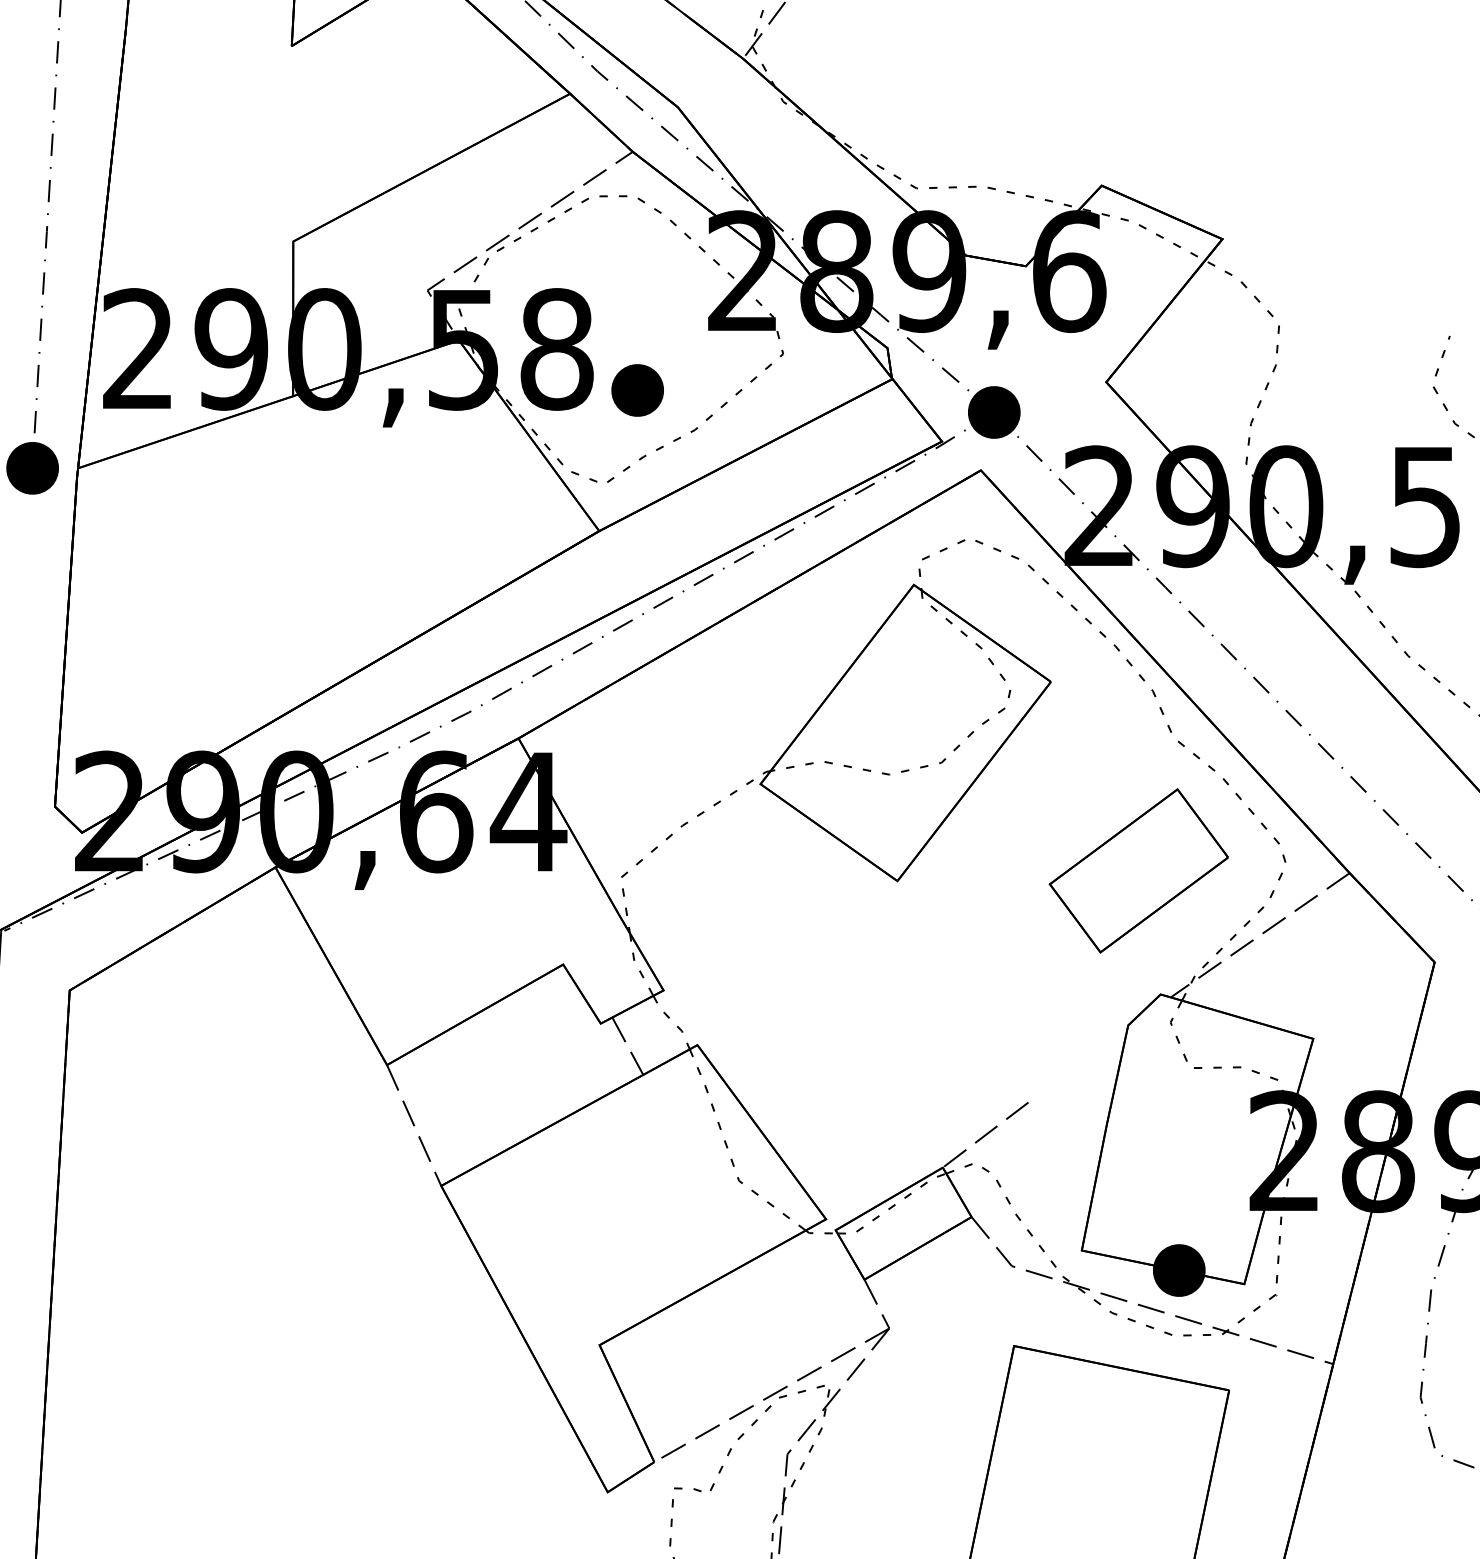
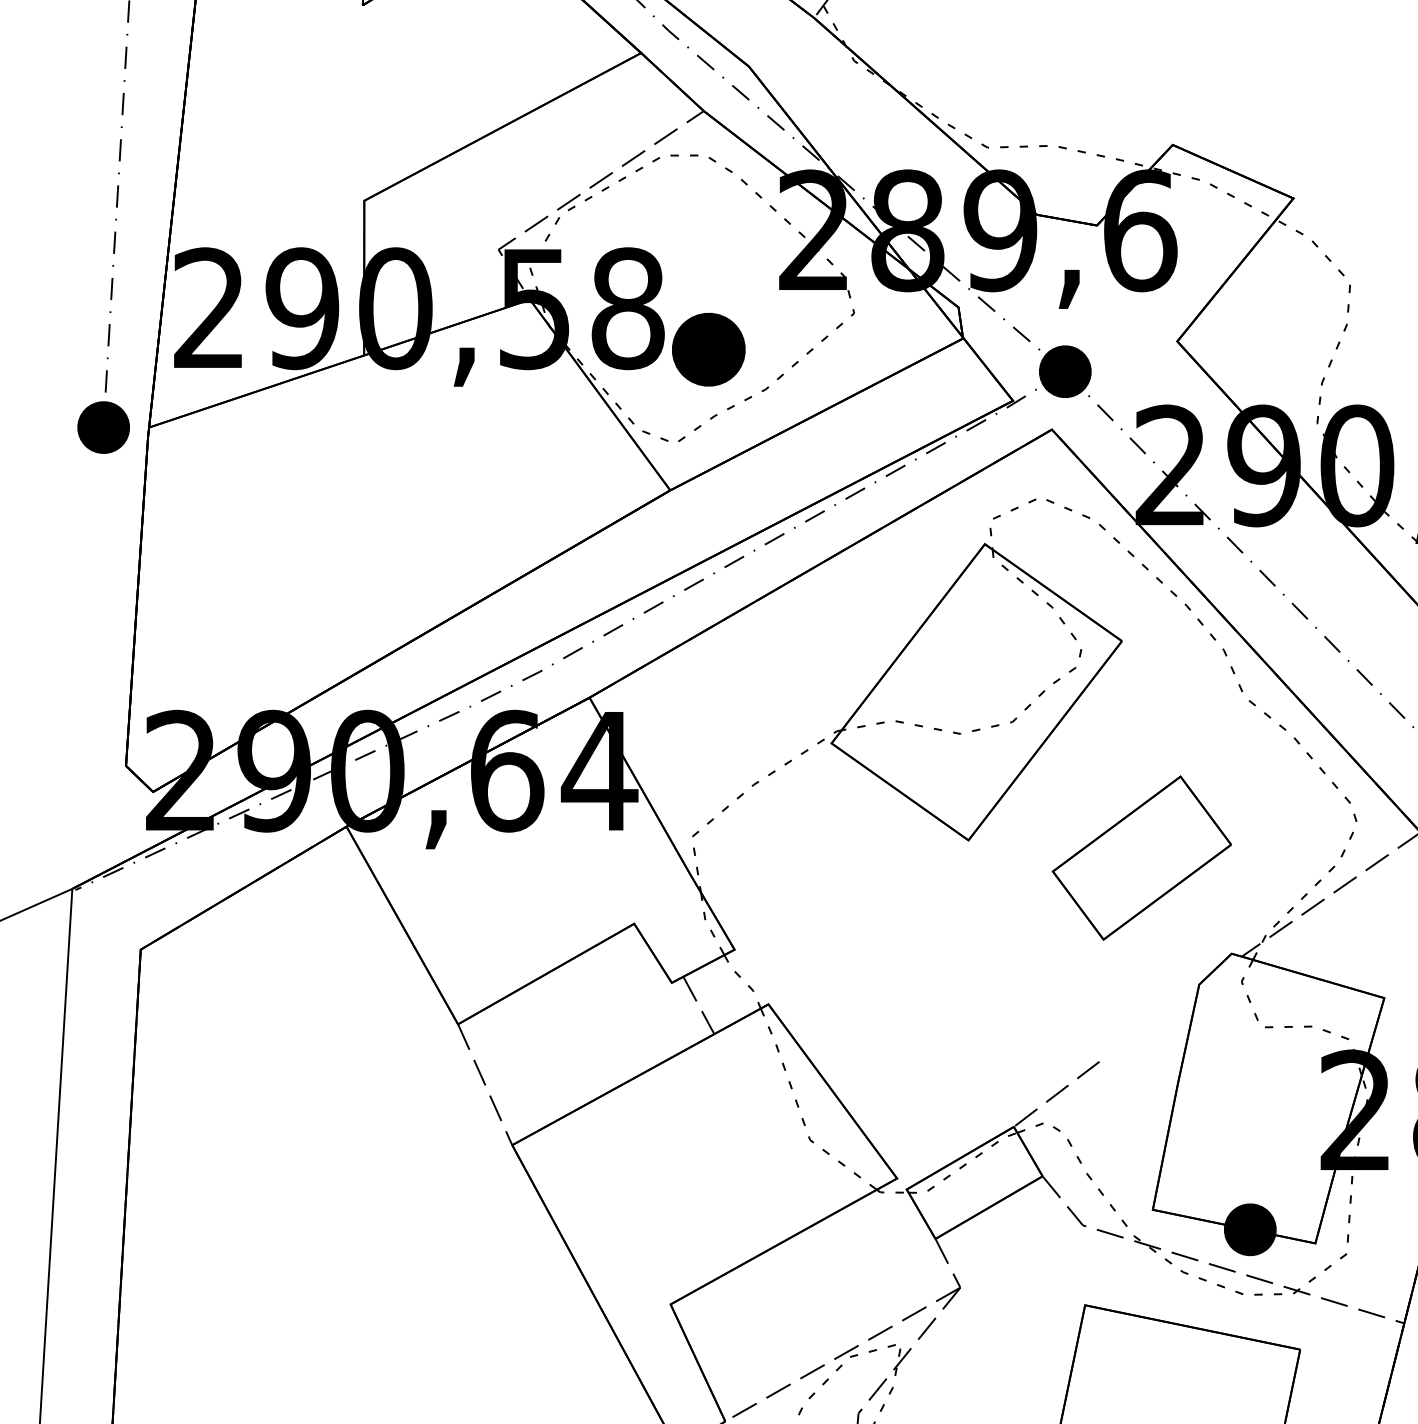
part: (637, 390) -> (708, 349), size x1.4
part: (1138, 870) -> (1141, 857), moved

